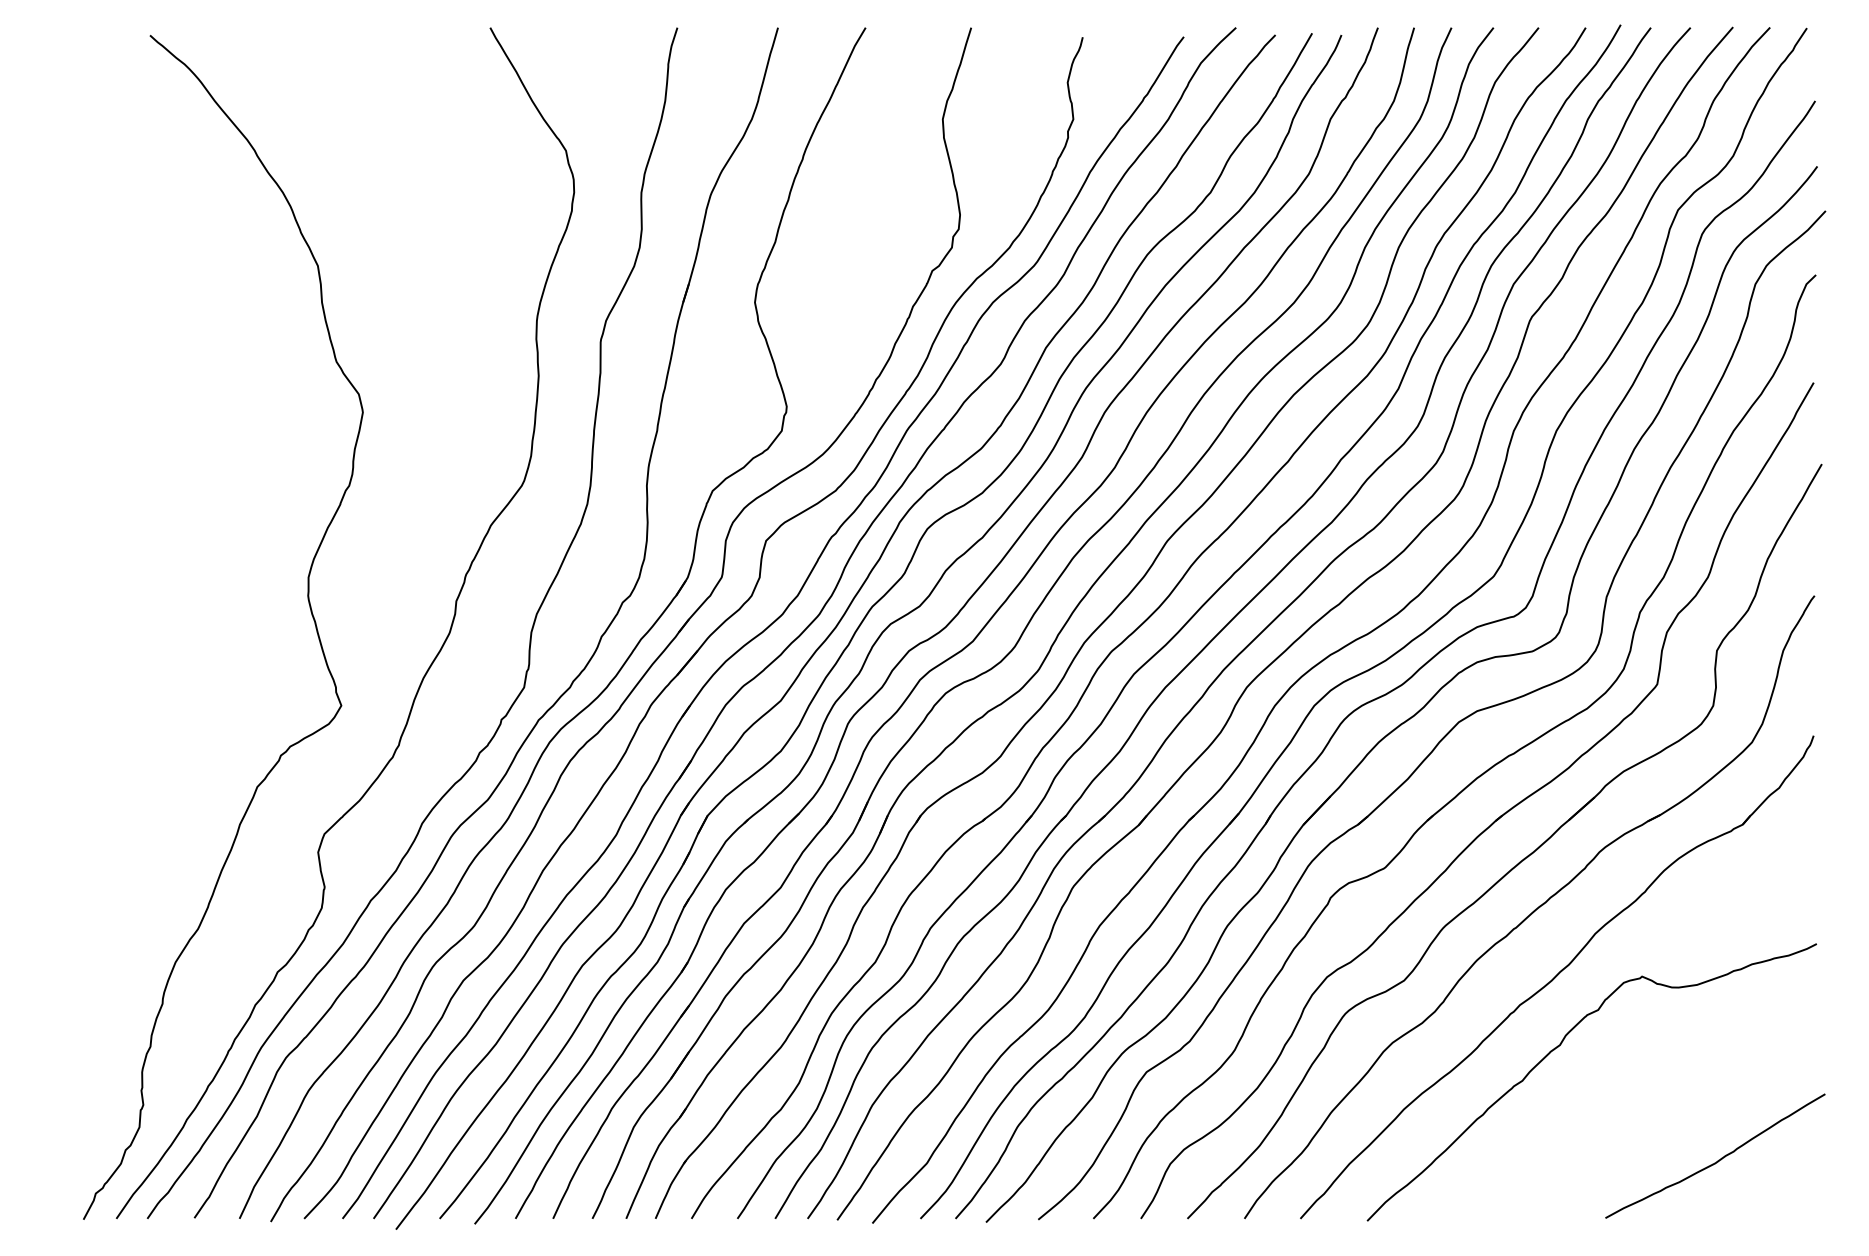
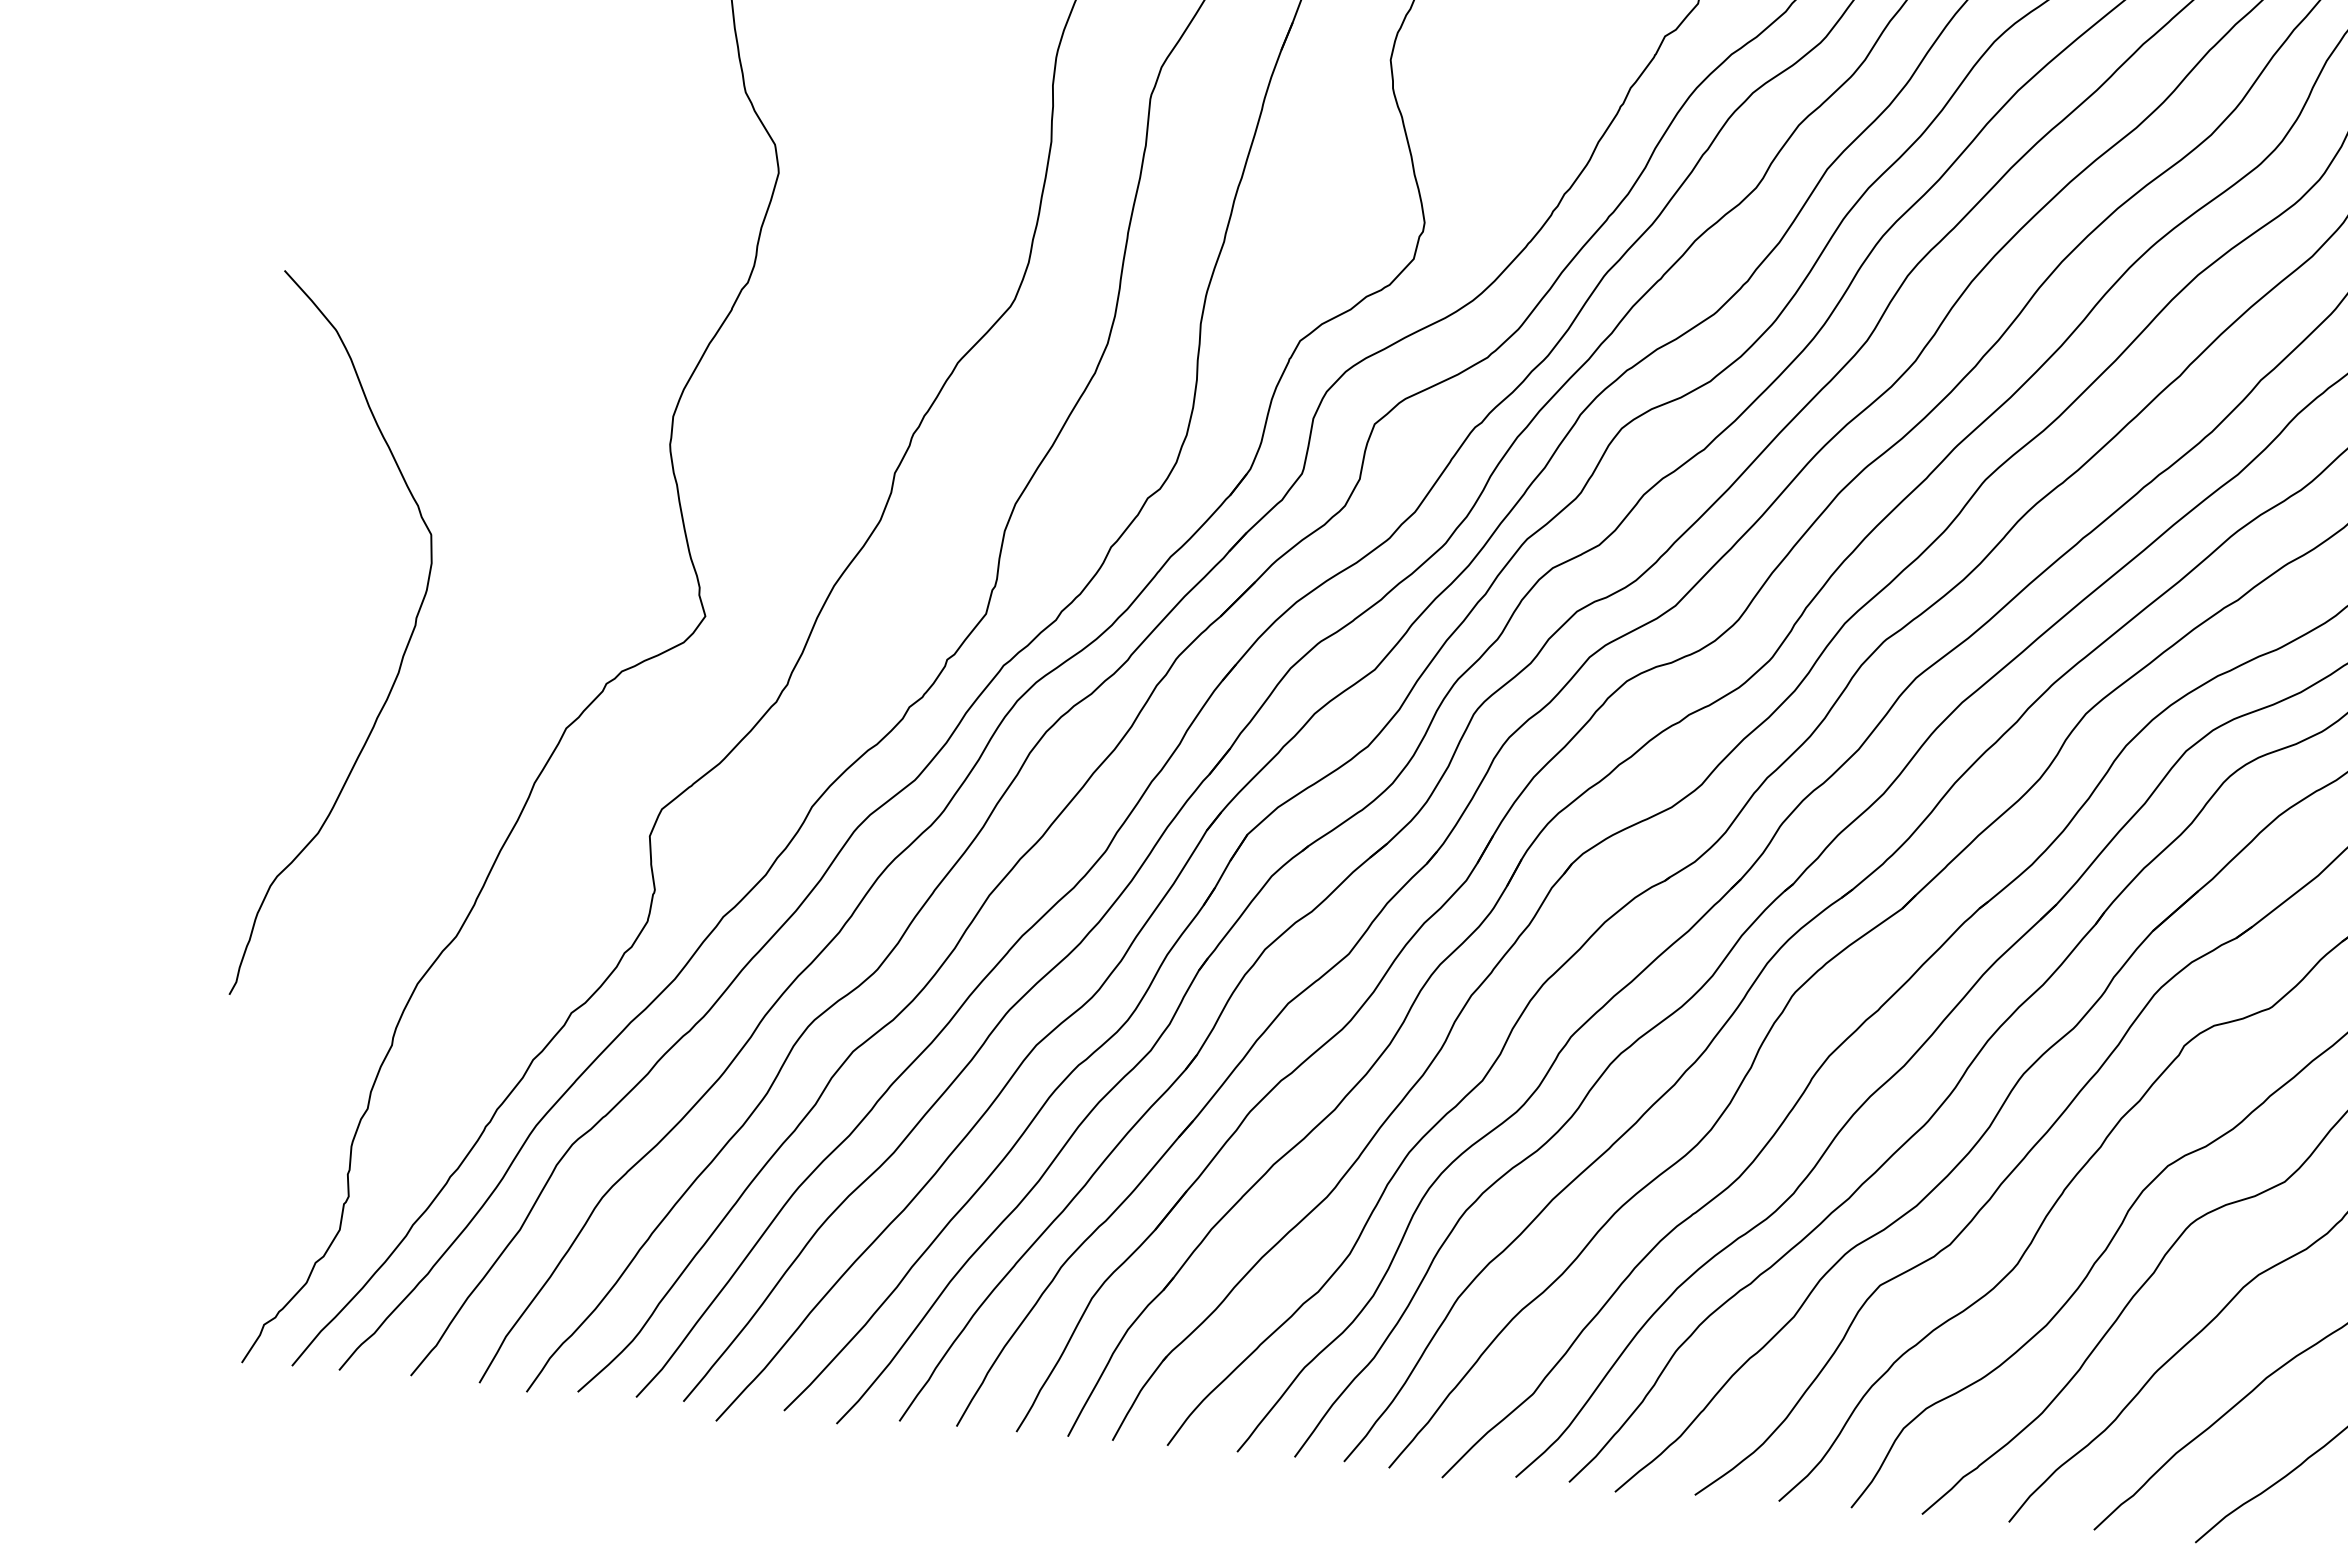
curve: (145, 750) -> (401, 657), added

